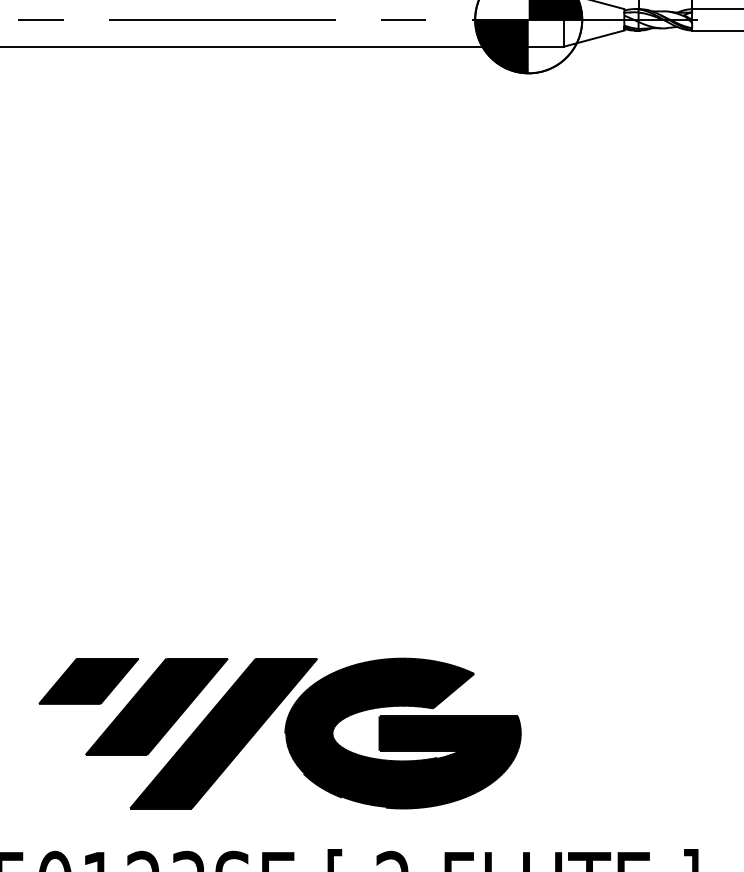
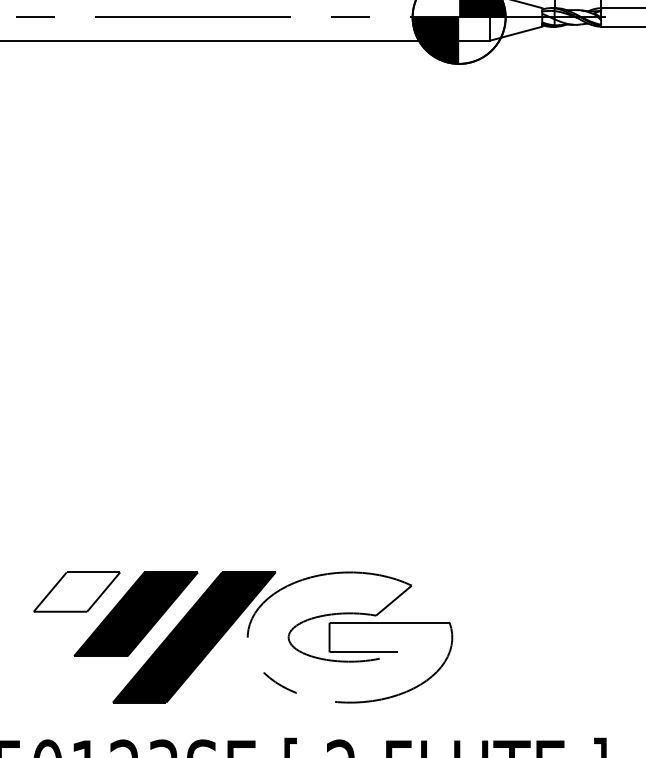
fill: (88, 680) -> (76, 591), removed
fill: (402, 733) -> (349, 637), removed

